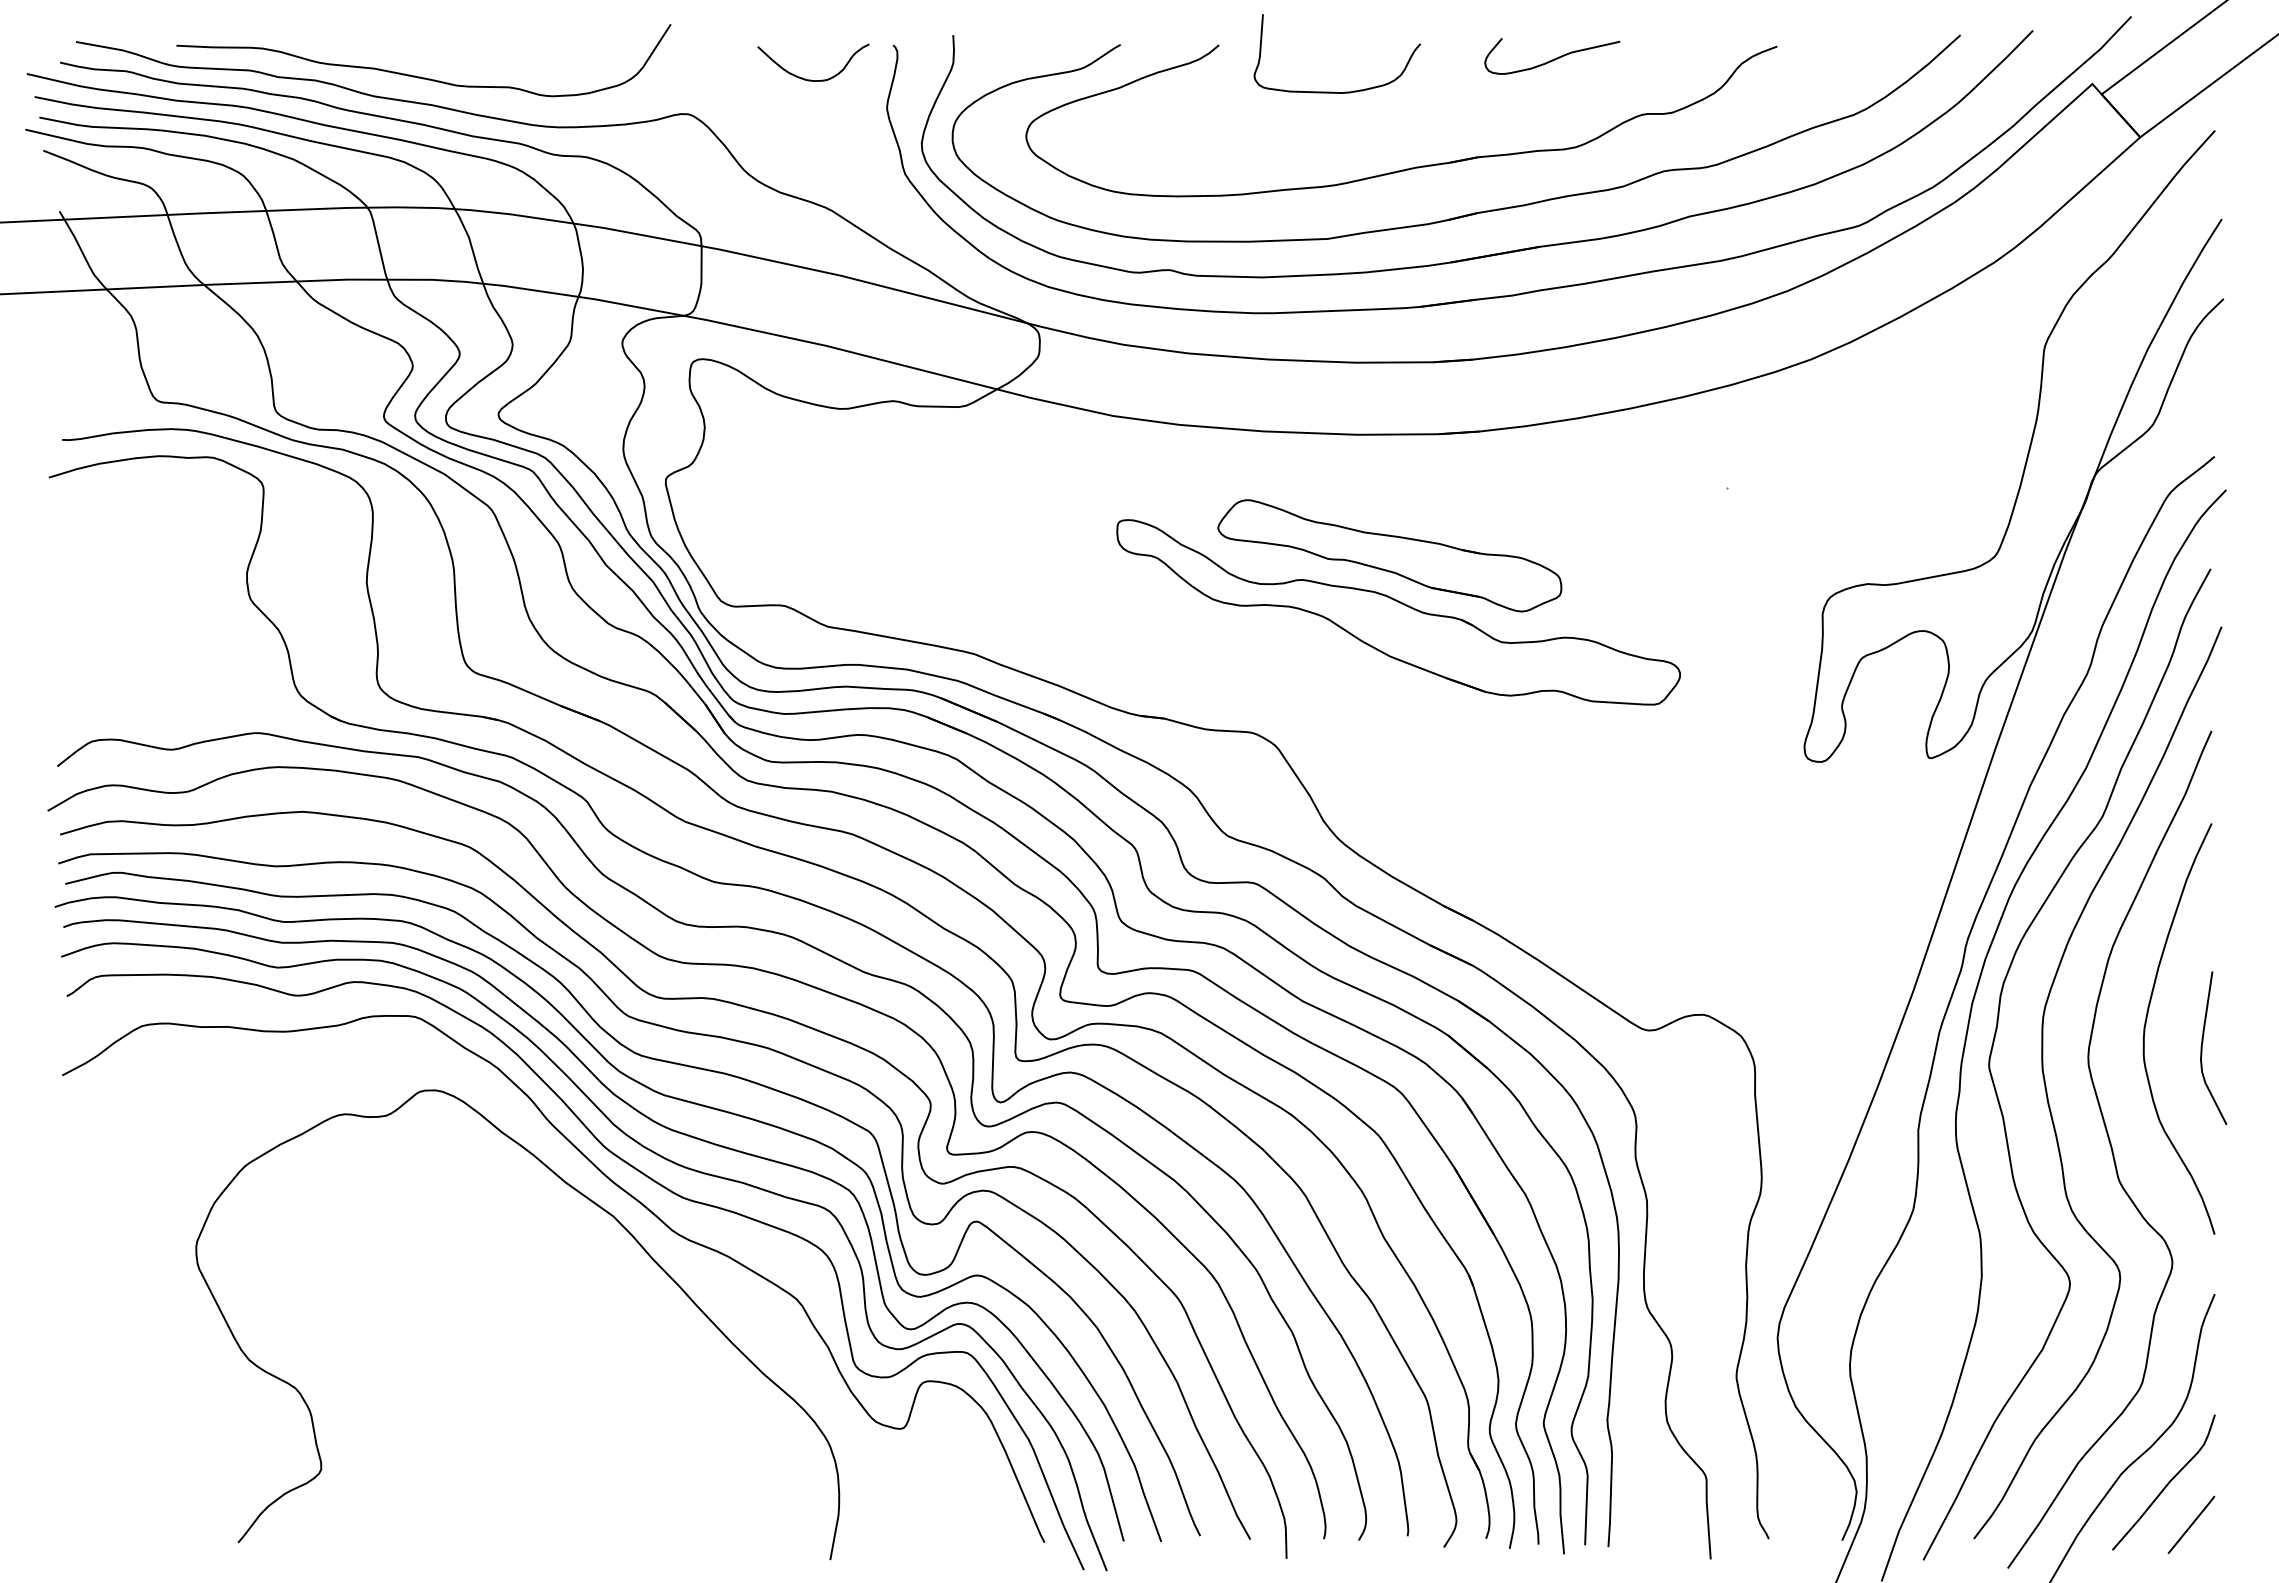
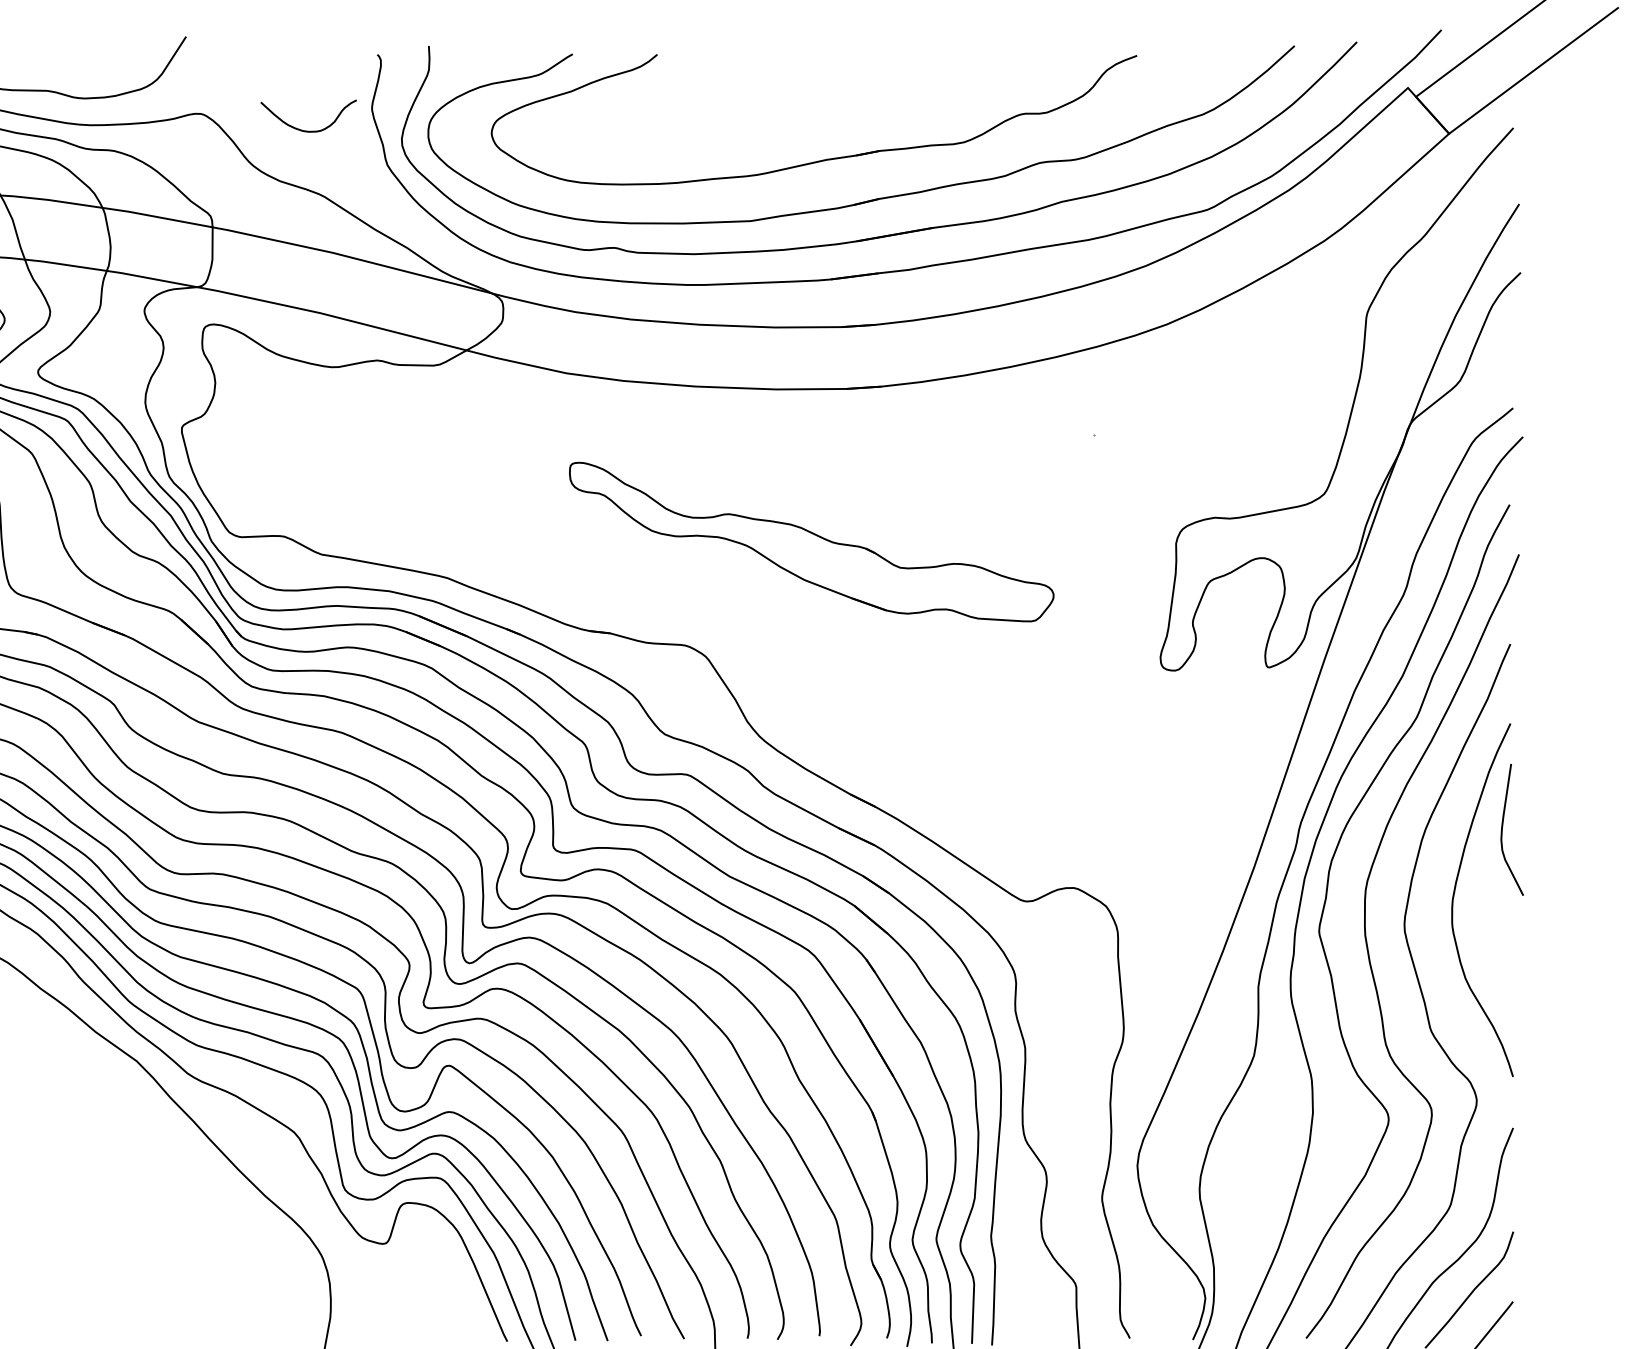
curve: (1554, 58) -> (945, 66), removed
curve: (811, 79) -> (307, 130), moved
curve: (1334, 91) -> (756, 94), removed
part: (1389, 555) -> (803, 493), removed
curve: (2202, 1047) -> (1502, 829), moved

